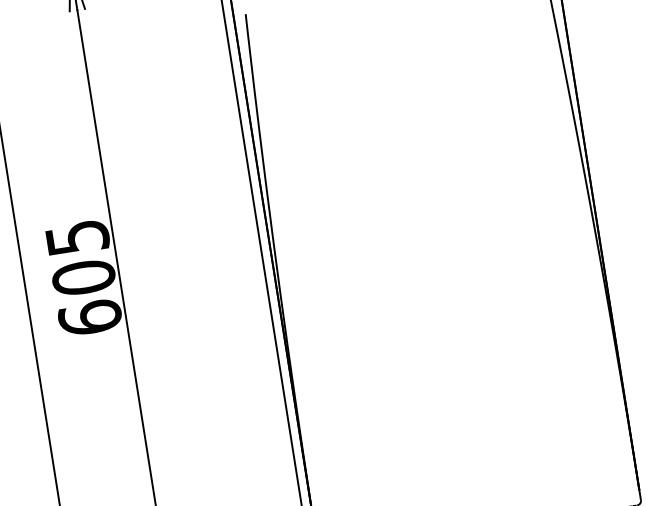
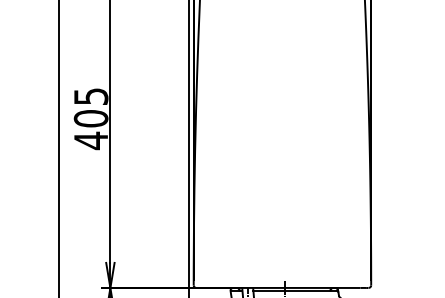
text: (88, 317) -> (90, 140), 605 -> 405

